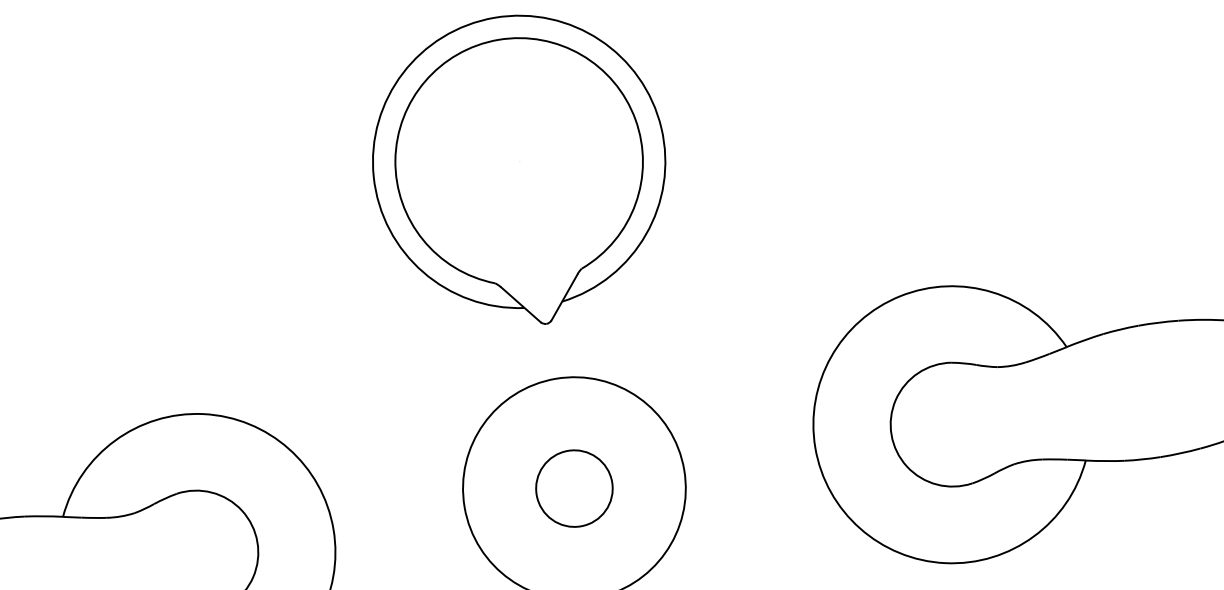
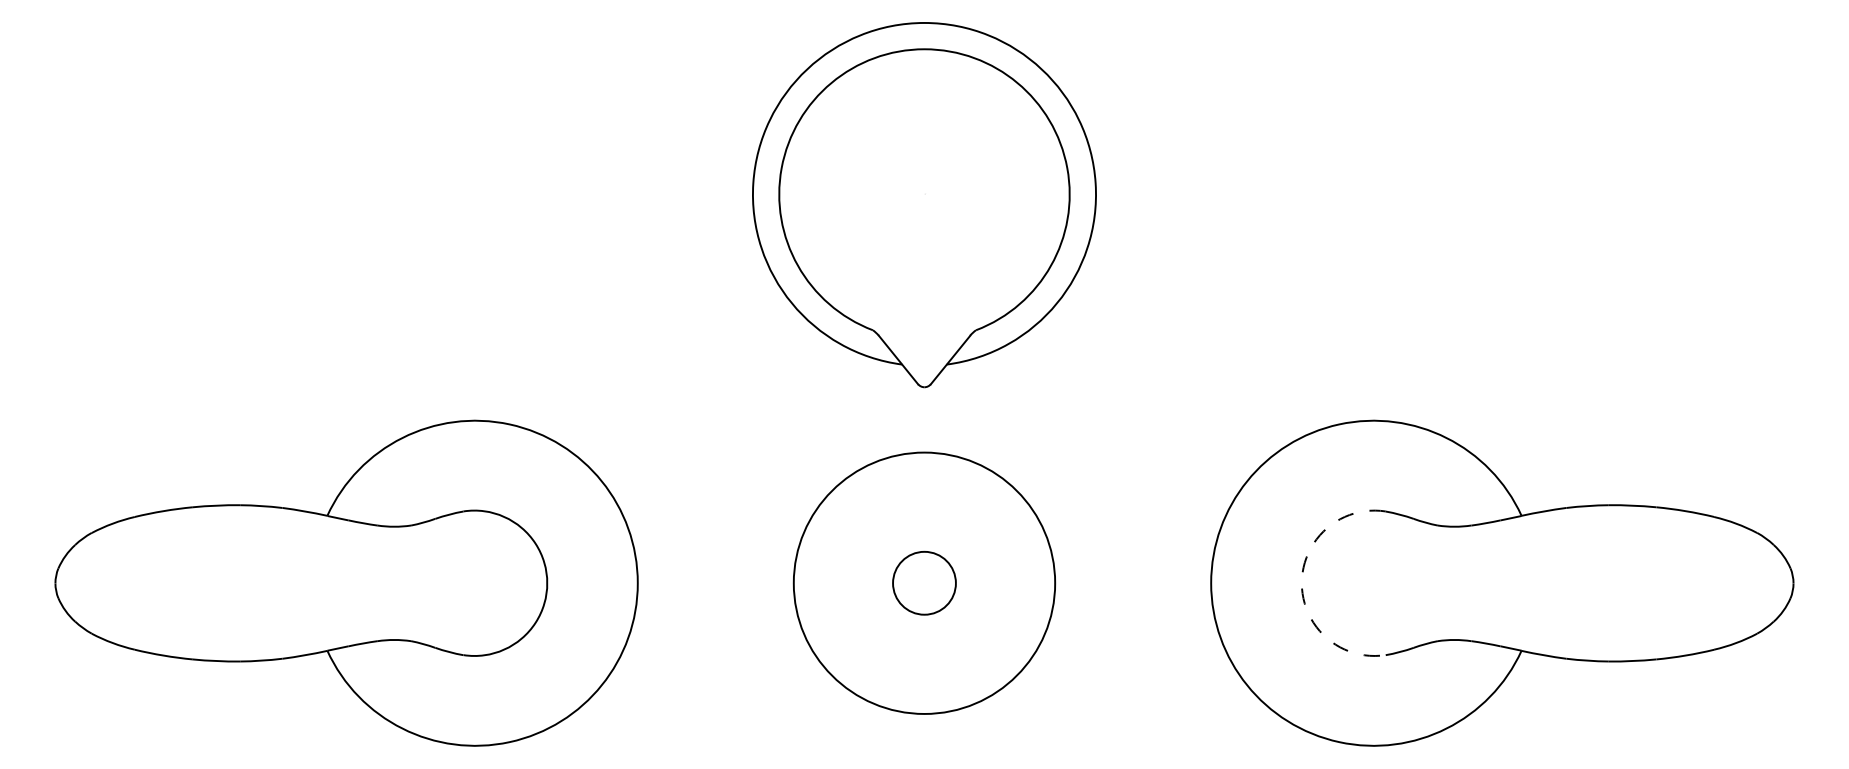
arc: (891, 435) -> (1301, 583), solid -> dashed
circle: (574, 488) -> (924, 583), size x0.7

